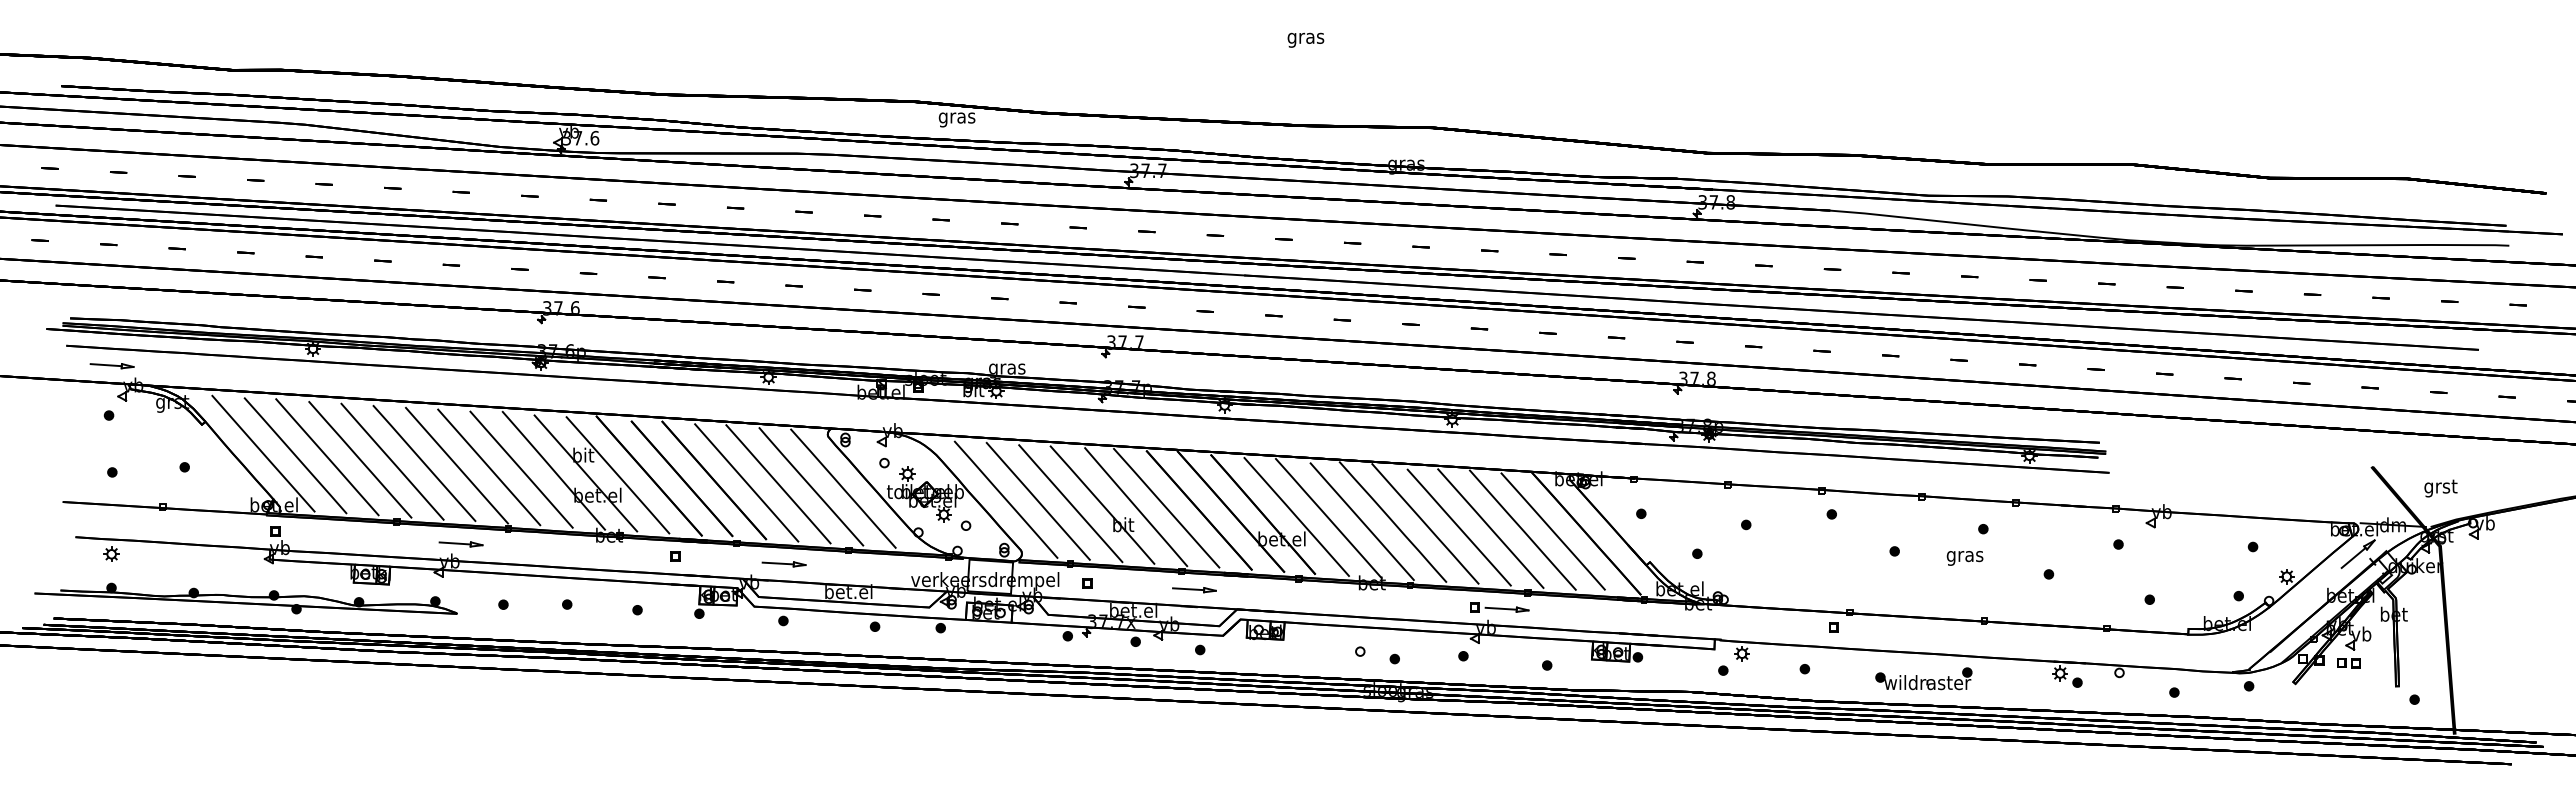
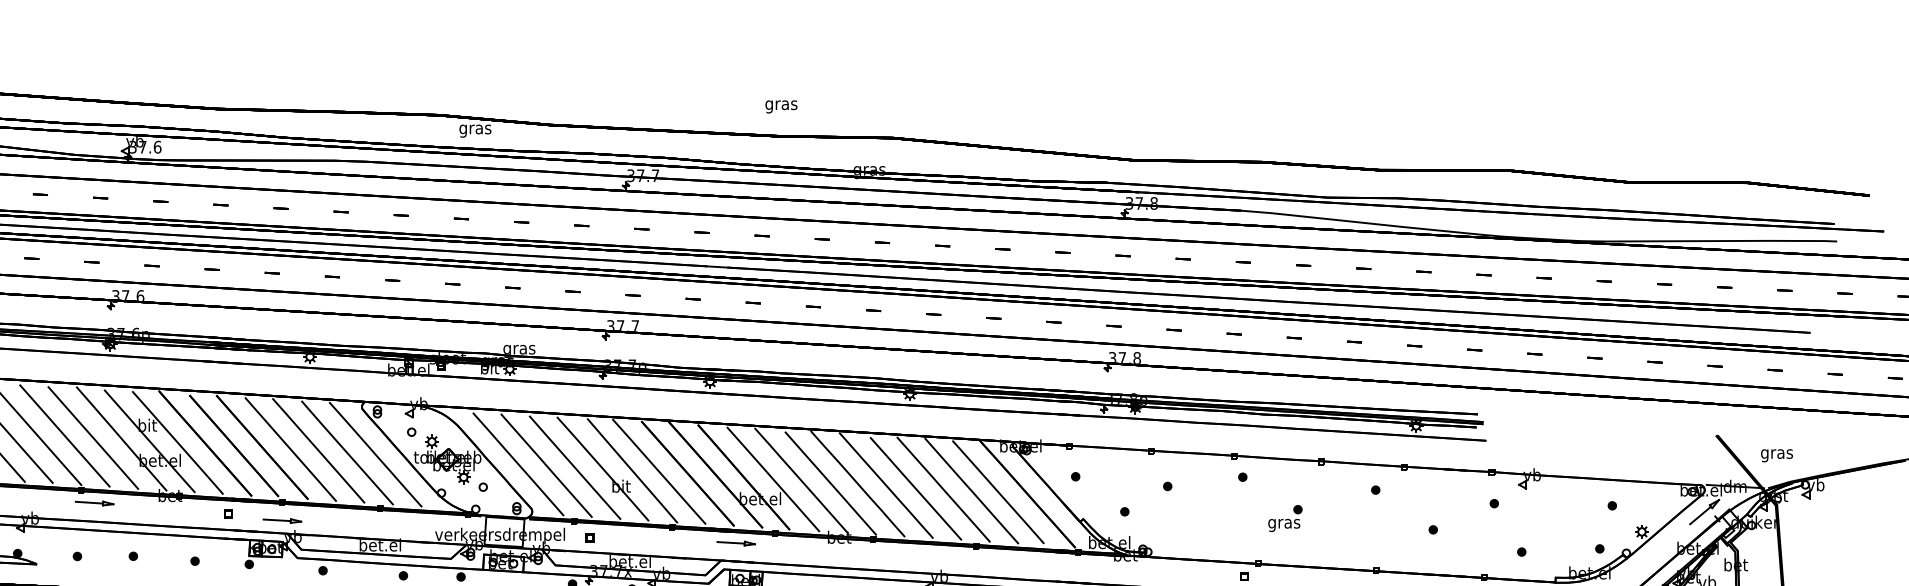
text: (1305, 39) -> (781, 106), moved
text: (2440, 488) -> (1776, 454), grst -> gras
part: (460, 544) -> (94, 503), moved
text: (1964, 558) -> (1283, 525), moved
part: (783, 564) -> (281, 521), moved
part: (1194, 590) -> (736, 543), moved
part: (1499, 607) -> (951, 558), removed

